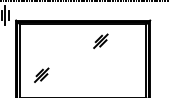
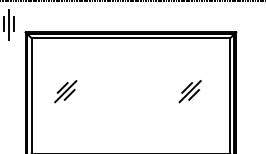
part: (100, 40) -> (189, 90), moved
part: (41, 74) -> (65, 90), moved

